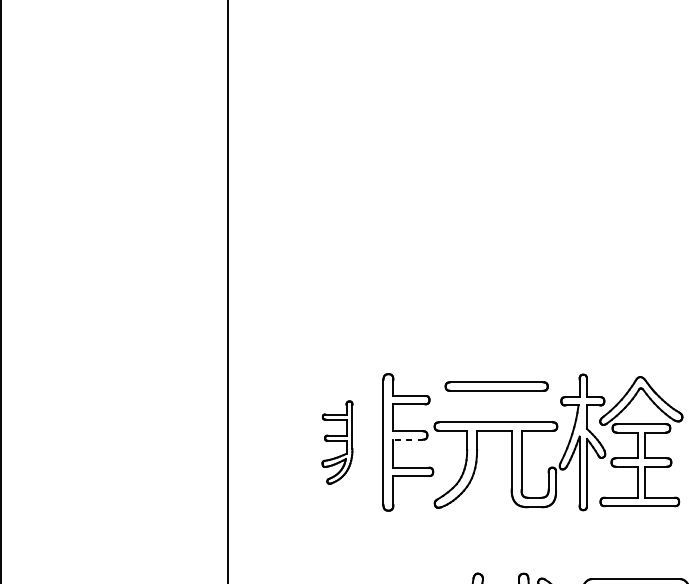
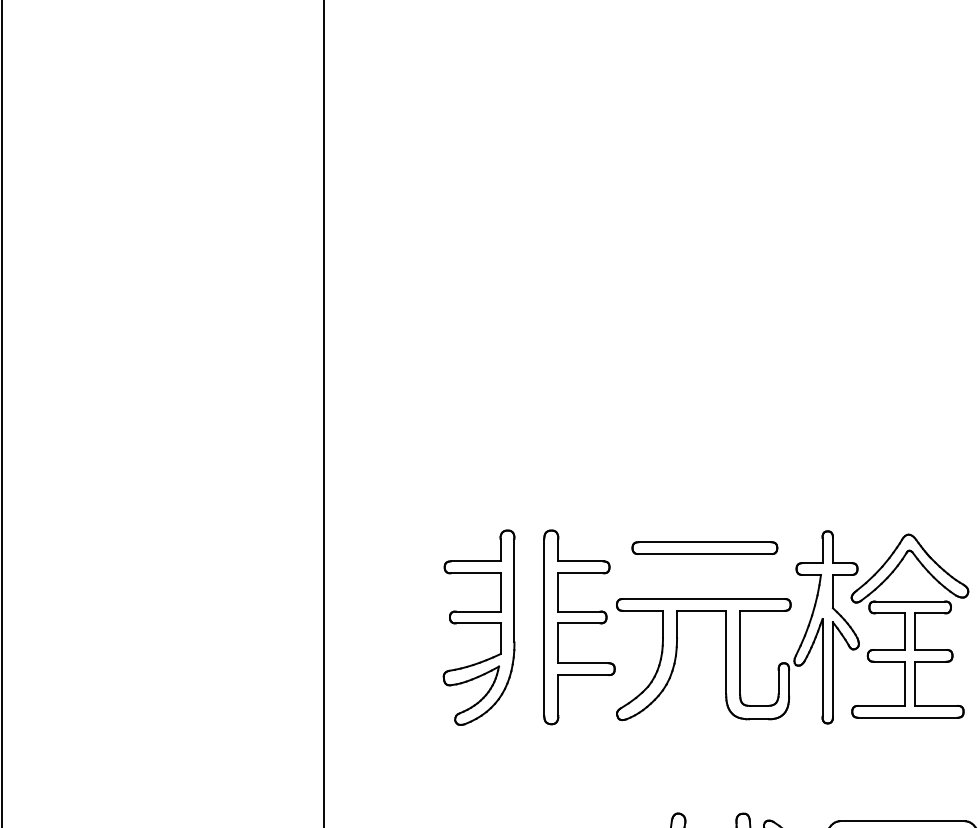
line: (407, 439) -> (578, 623), dashed -> solid
part: (337, 442) -> (478, 627), size x1.67

